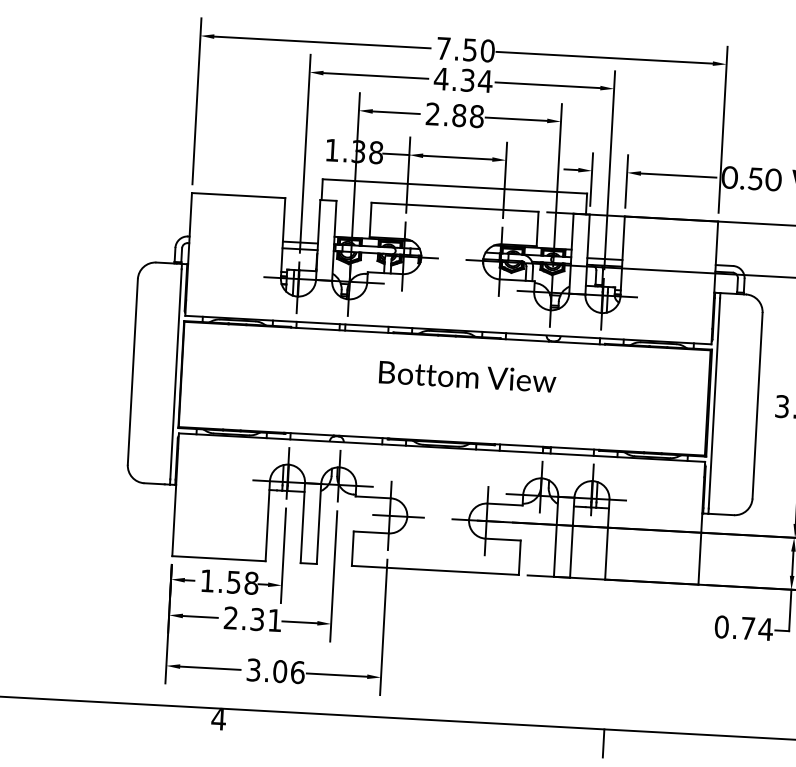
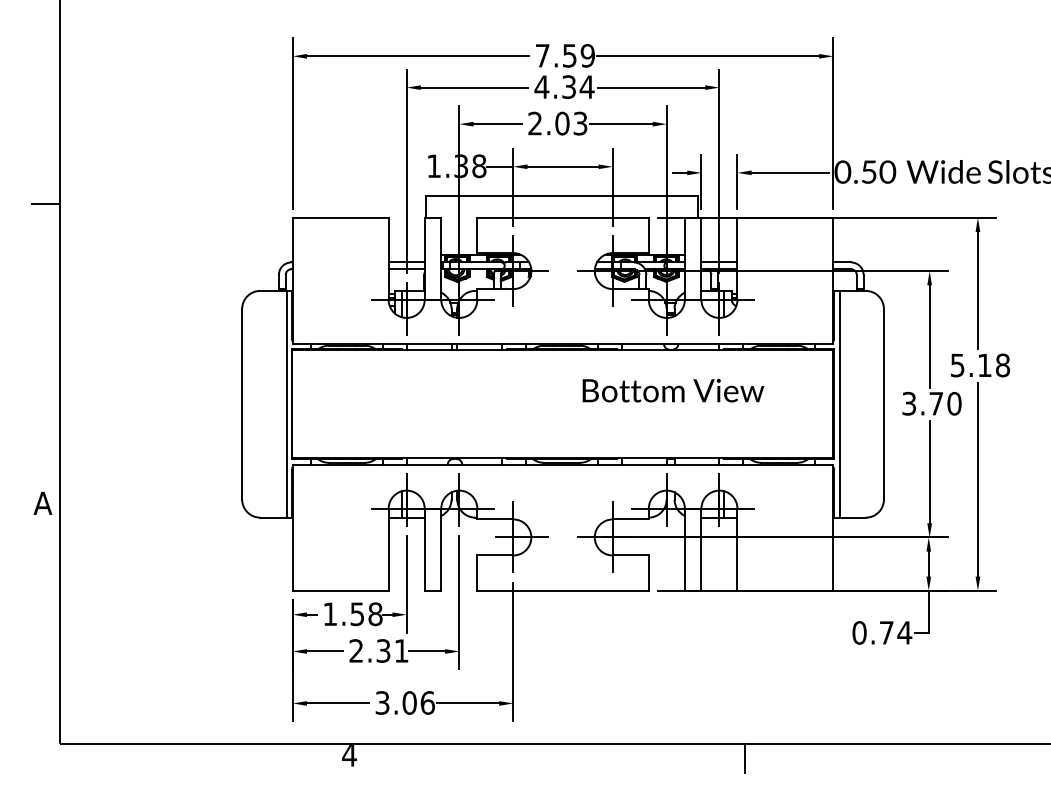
text: (487, 50) -> (587, 55), 7.50 -> 7.59
text: (468, 115) -> (571, 123), 2.88 -> 2.03
text: (467, 376) -> (673, 390), moved

